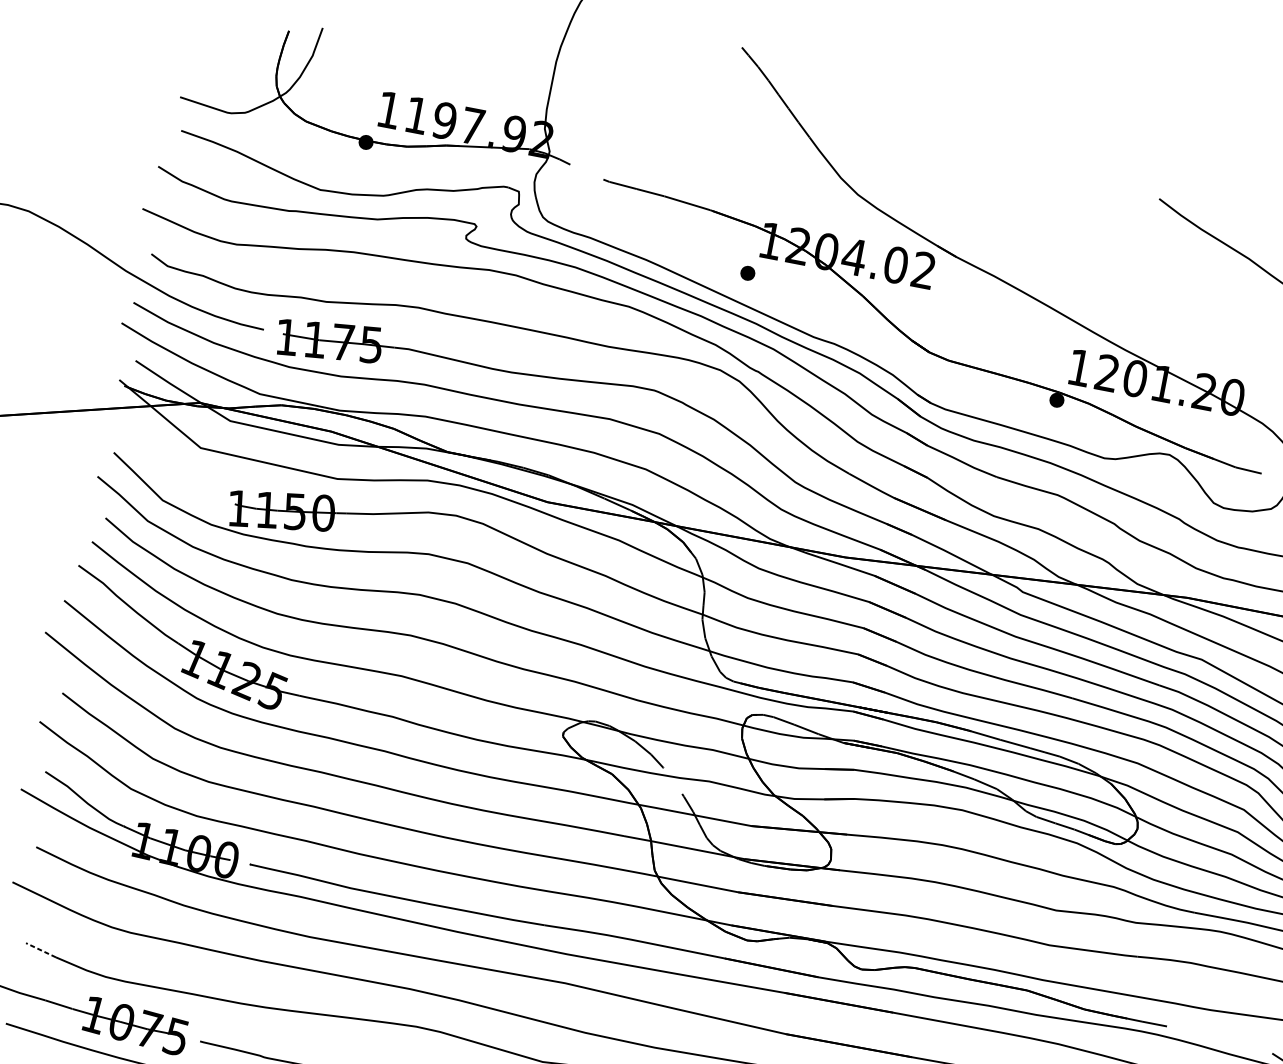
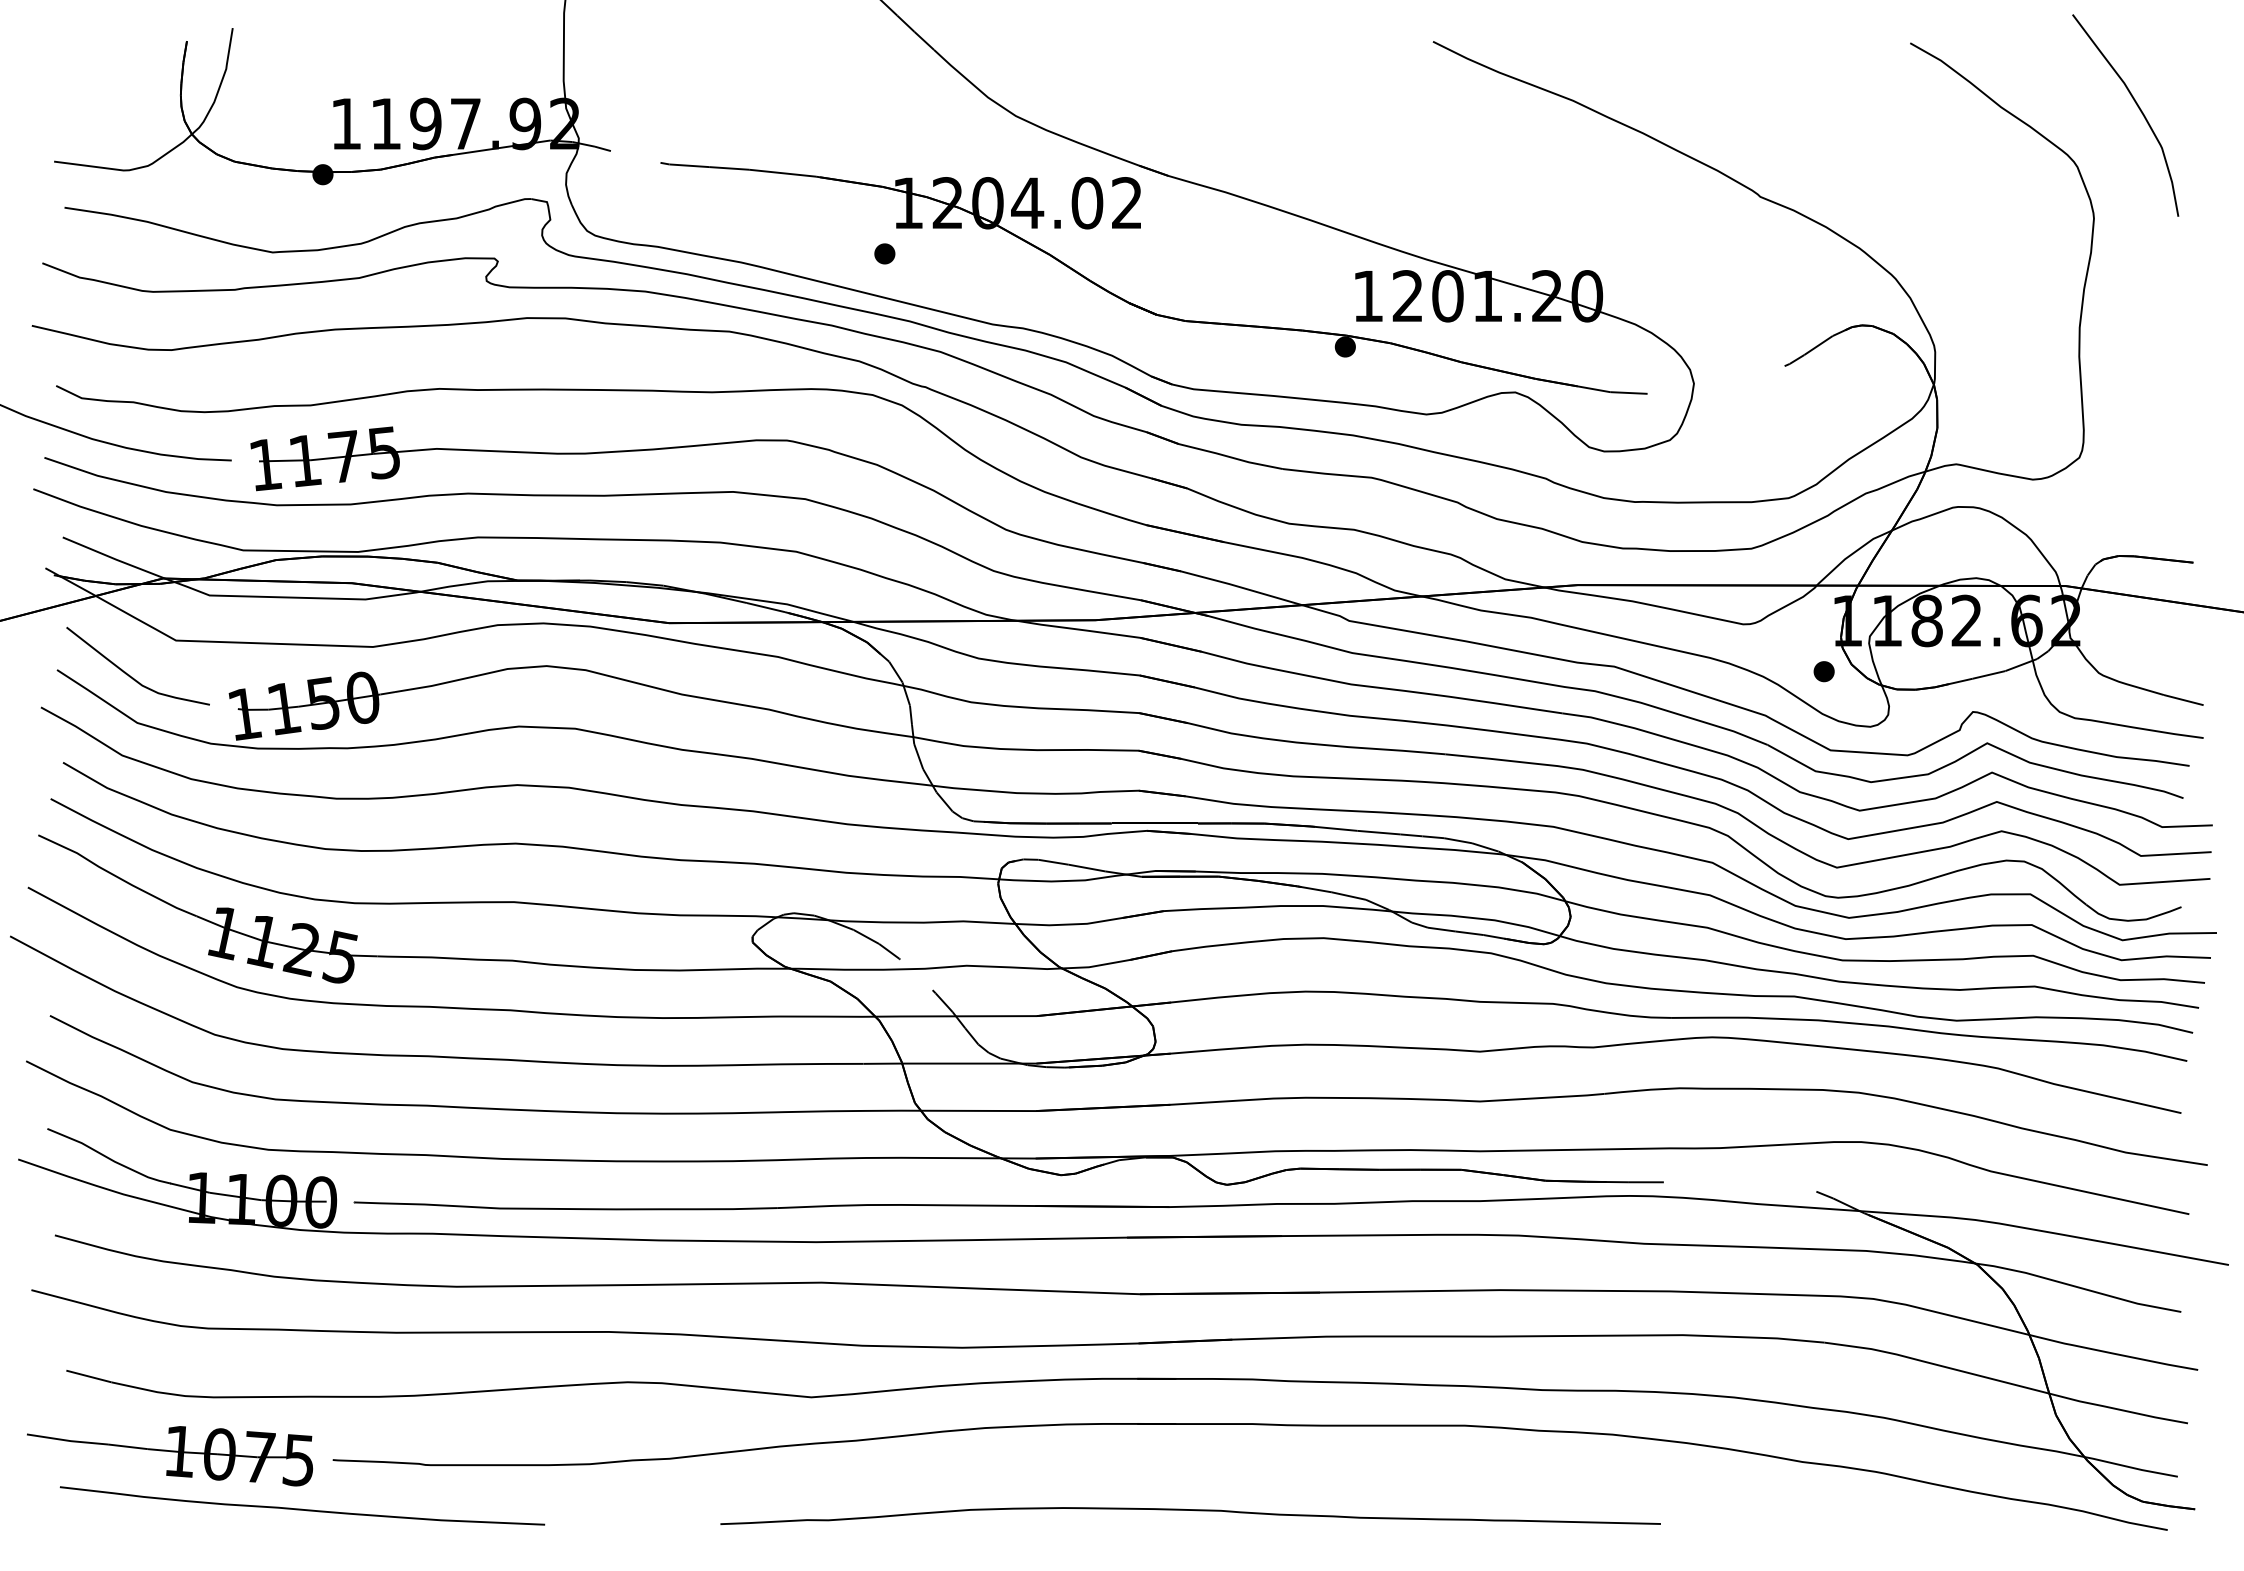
curve: (163, 465) -> (129, 674), added
line: (40, 950) -> (88, 1376), dashed -> solid

